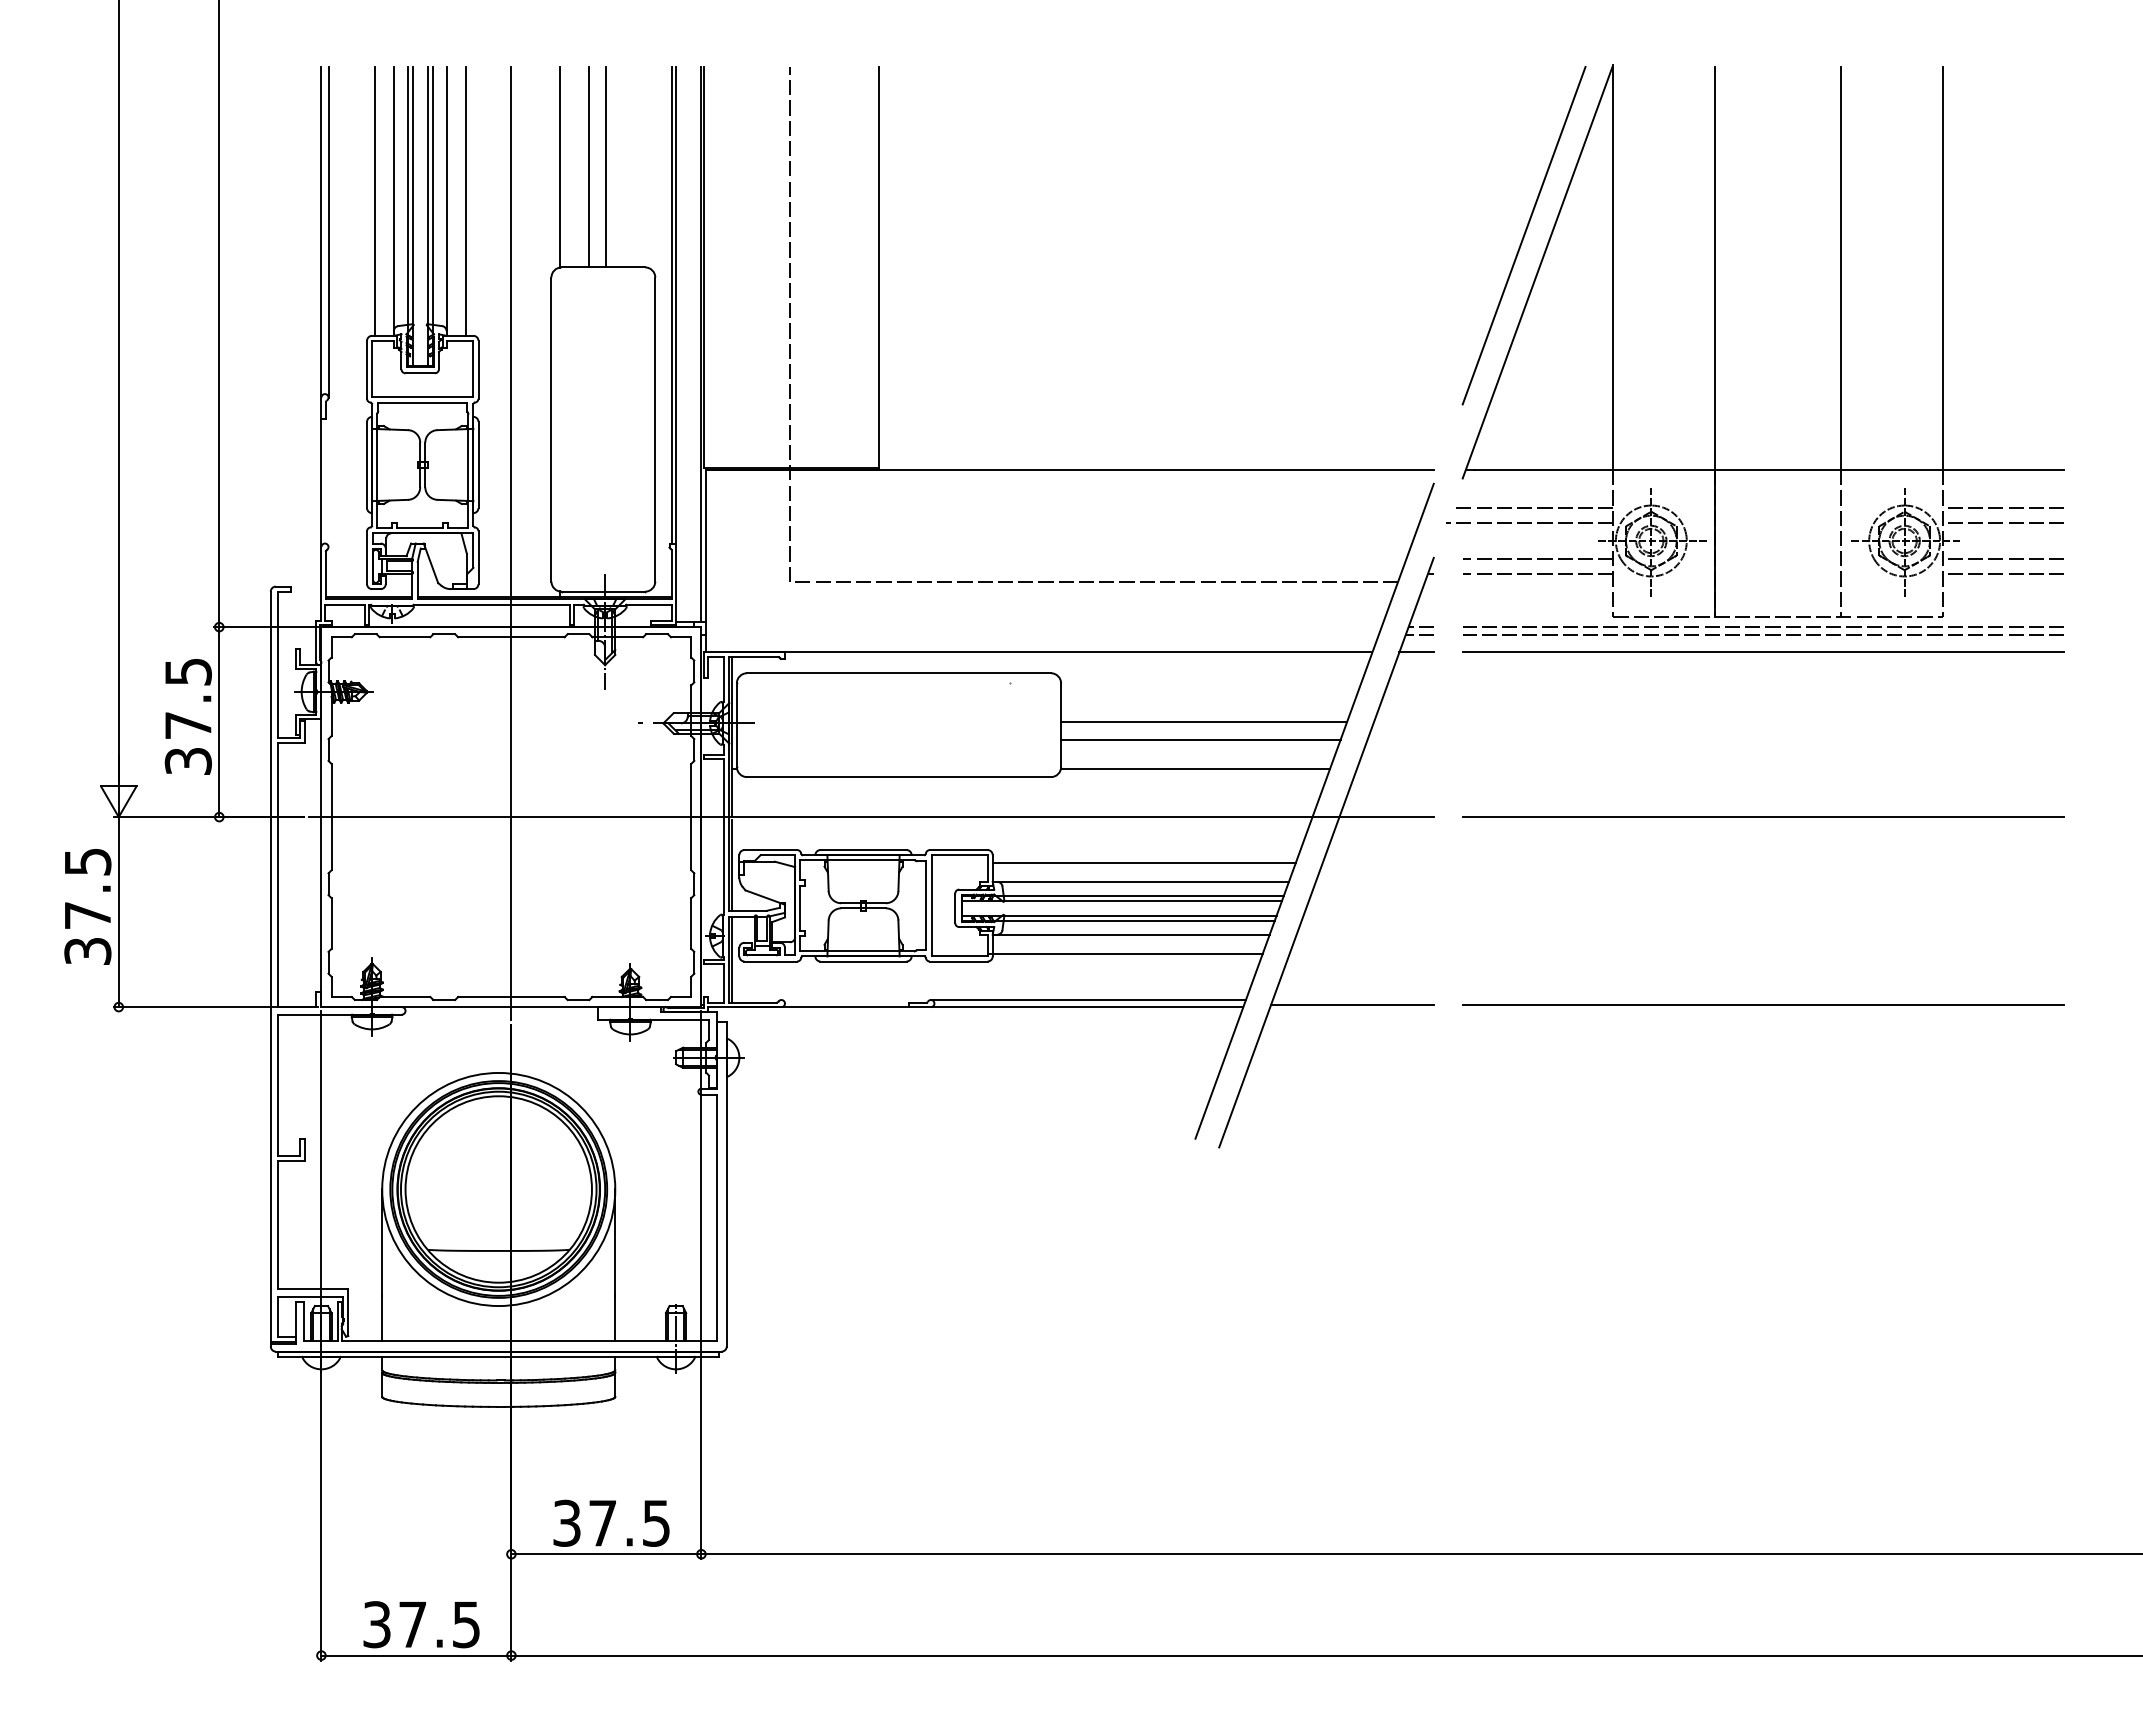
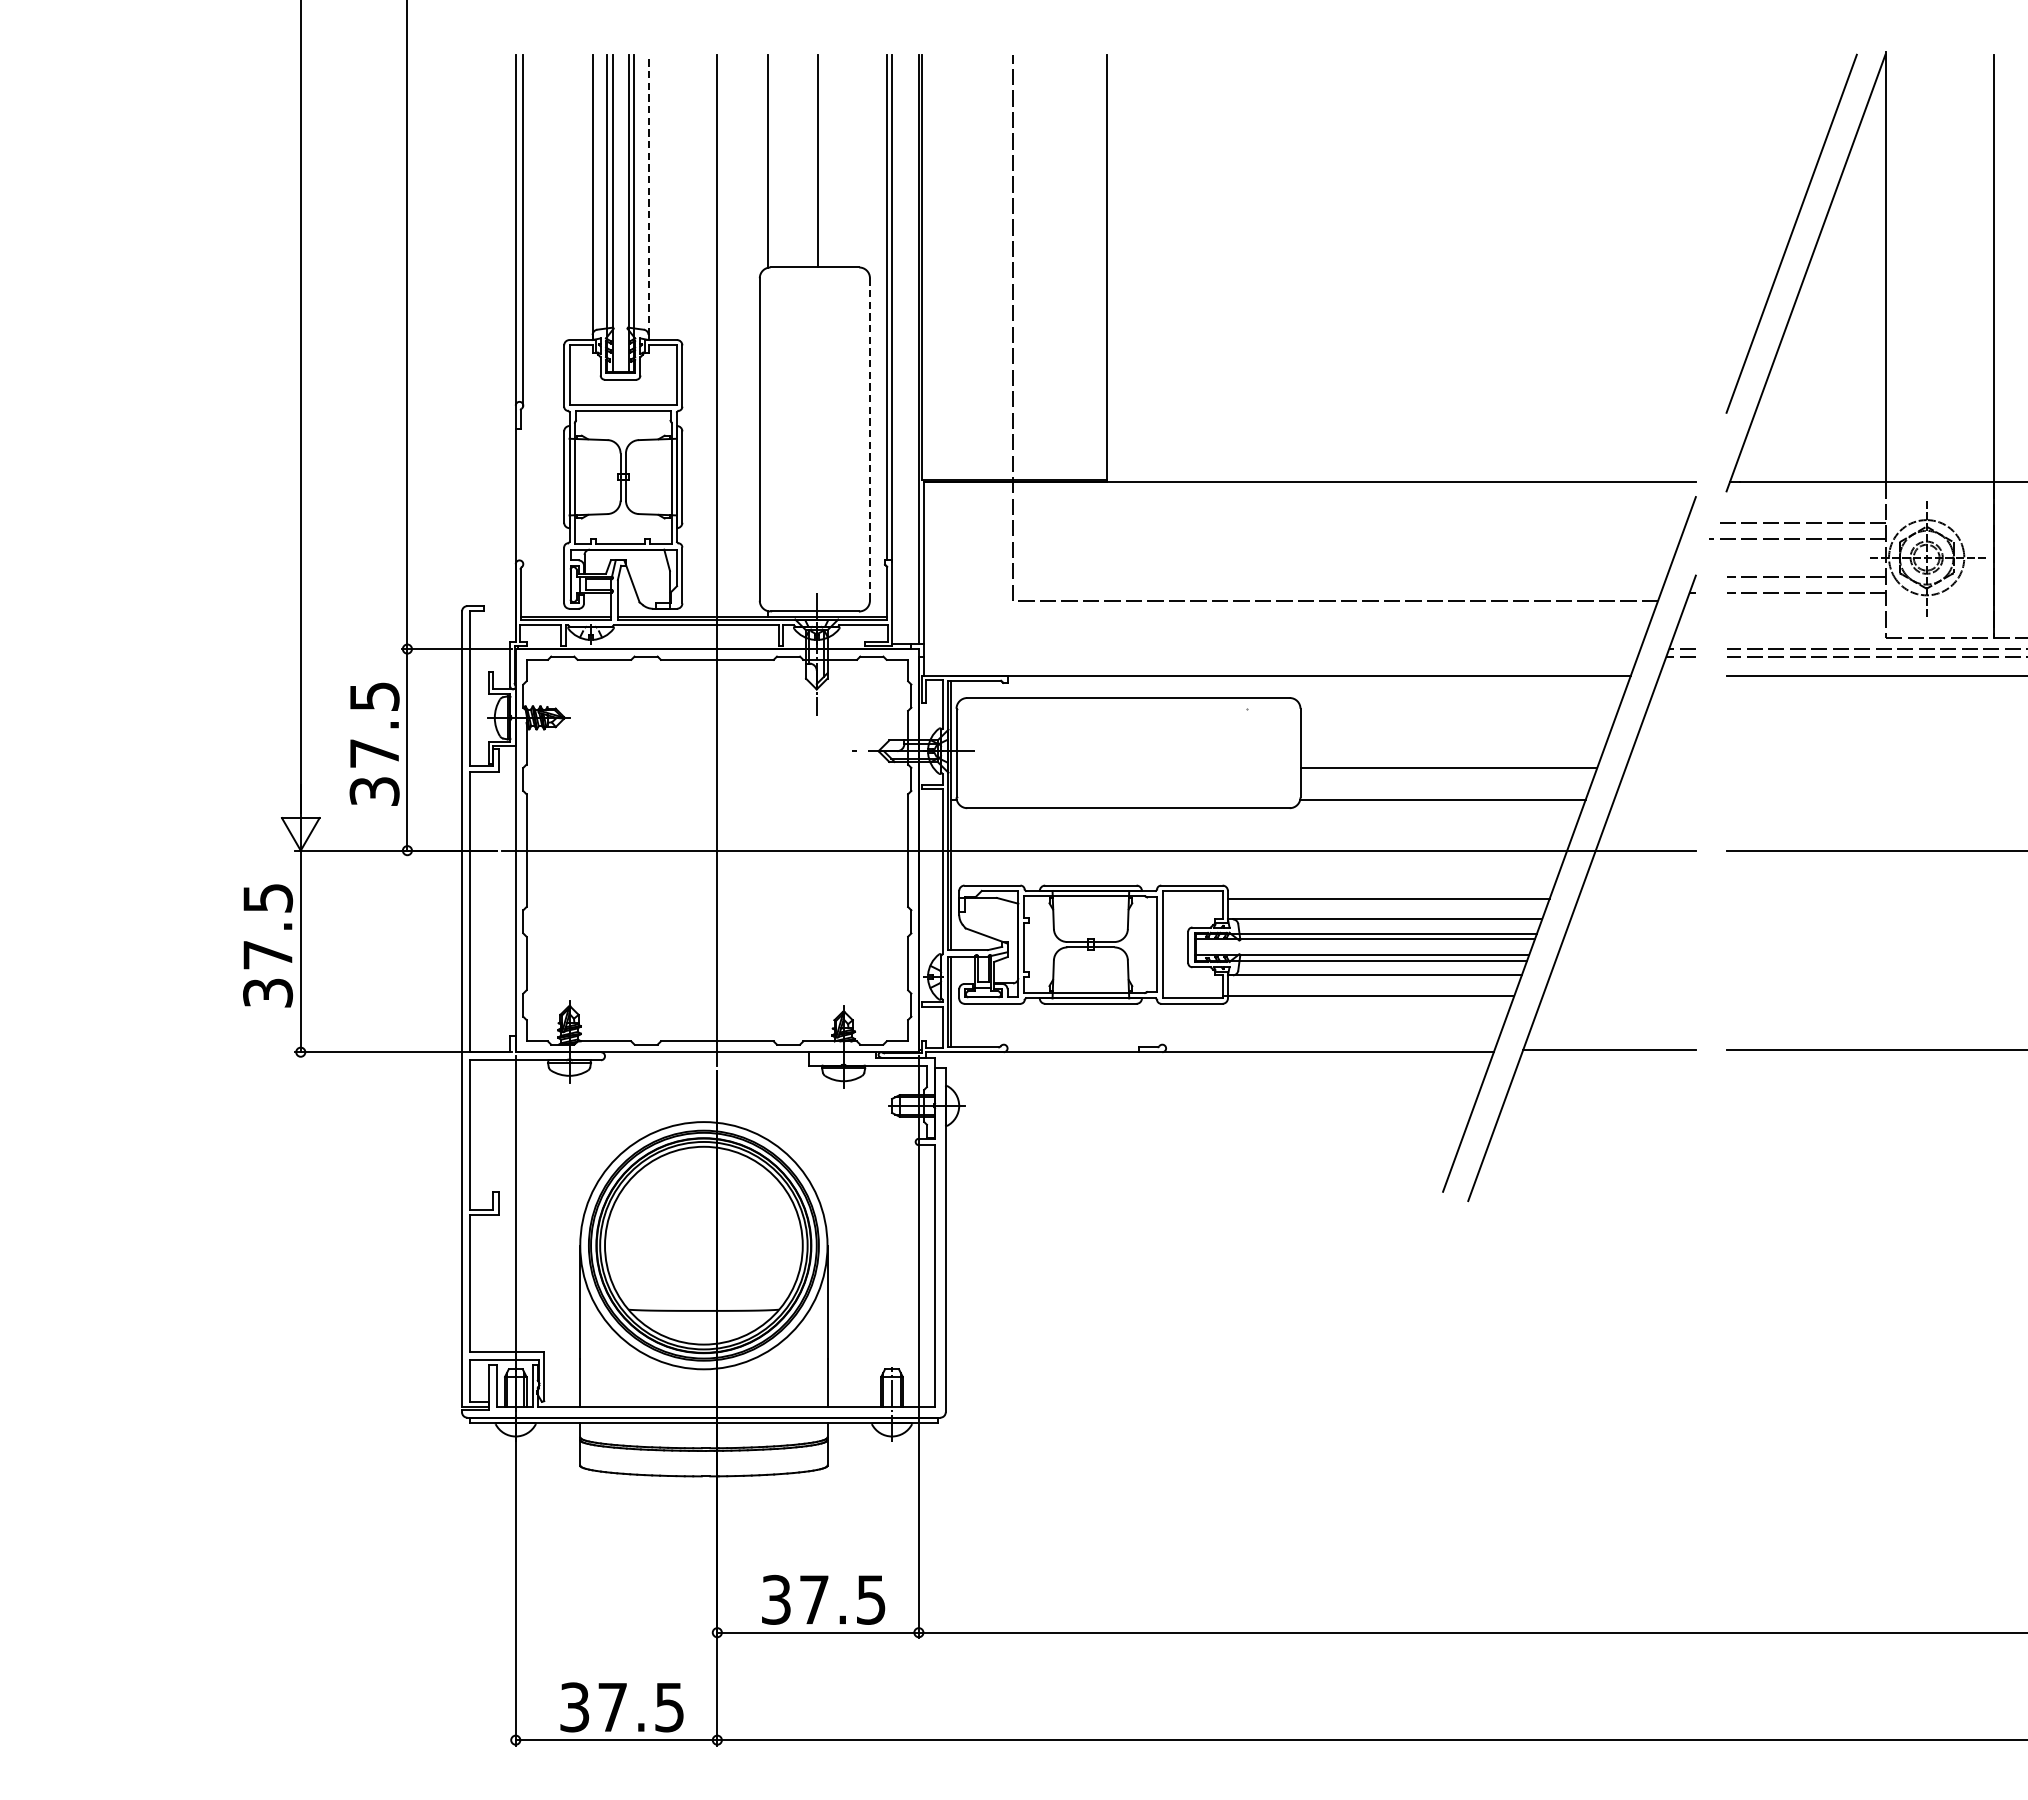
line: (588, 166) -> (799, 160), removed
line: (446, 198) -> (648, 194), solid -> dashed
line: (374, 200) -> (572, 196), removed
line: (465, 200) -> (668, 196), removed
line: (655, 429) -> (870, 439), solid -> dashed
line: (1416, 652) -> (1677, 676), removed
line: (1204, 722) -> (1452, 750), removed
line: (1087, 1000) -> (1328, 1045), removed

